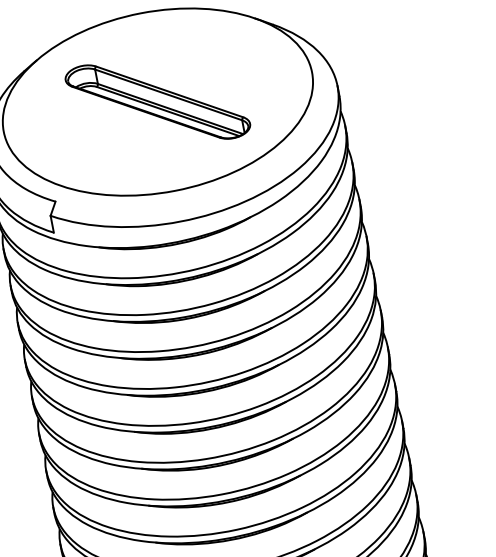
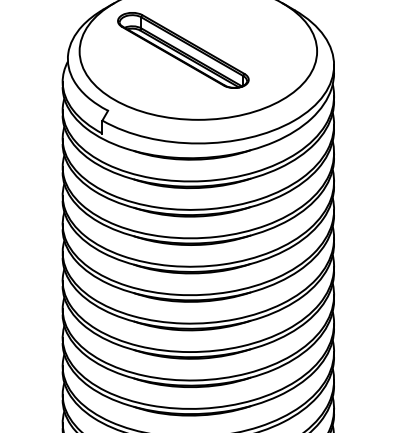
part: (158, 102) -> (183, 50), moved

